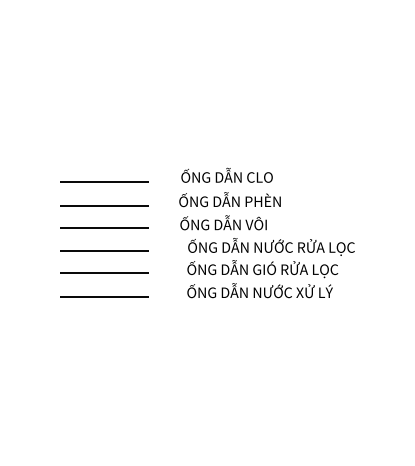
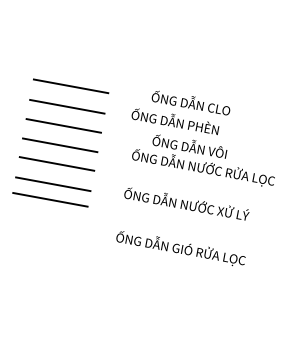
text: (226, 174) -> (190, 101), moved
text: (223, 222) -> (189, 145), moved
text: (262, 269) -> (180, 249), moved
line: (104, 314) -> (50, 199), added

